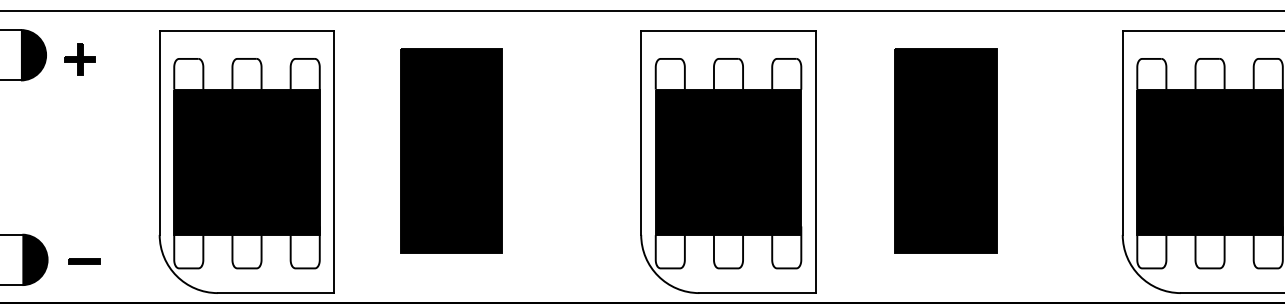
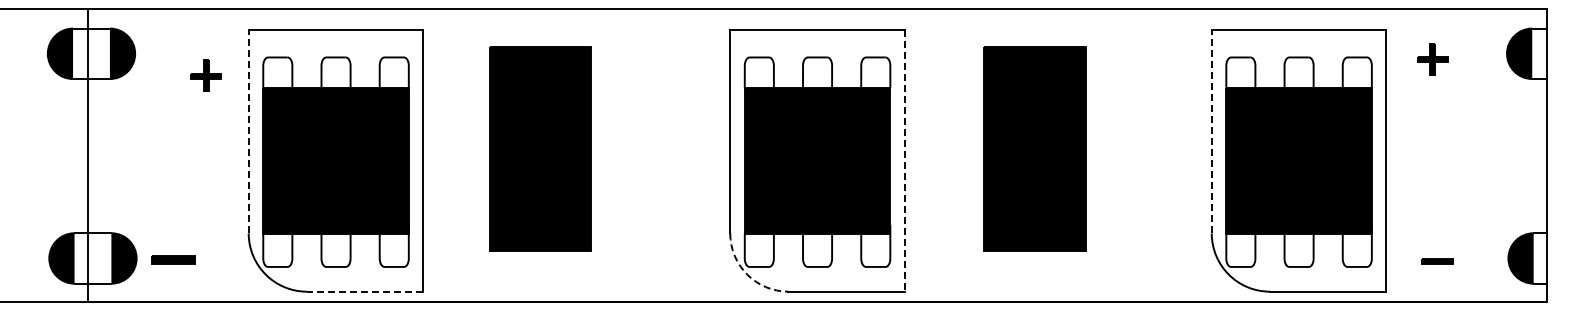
part: (79, 58) -> (205, 75), moved
line: (159, 132) -> (248, 131), solid -> dashed
line: (1122, 132) -> (1211, 131), solid -> dashed
line: (815, 162) -> (904, 161), solid -> dashed
part: (84, 260) -> (173, 259), size x1.4
arc: (658, 275) -> (747, 274), solid -> dashed
line: (275, 292) -> (364, 291), solid -> dashed

